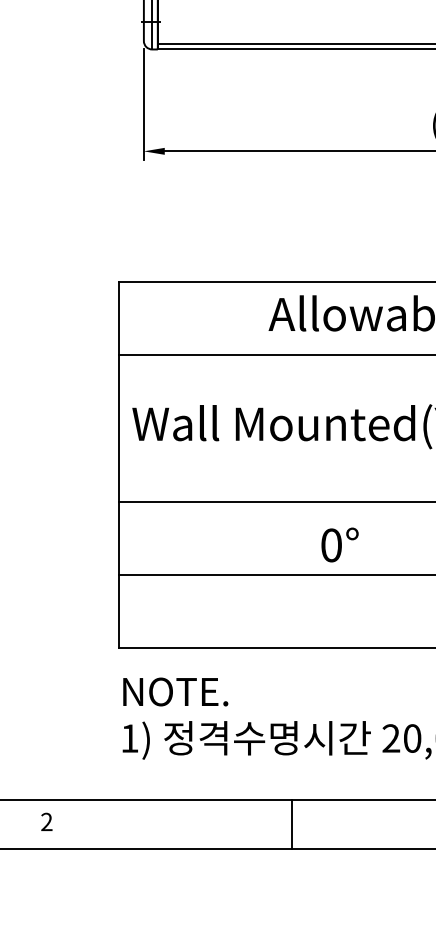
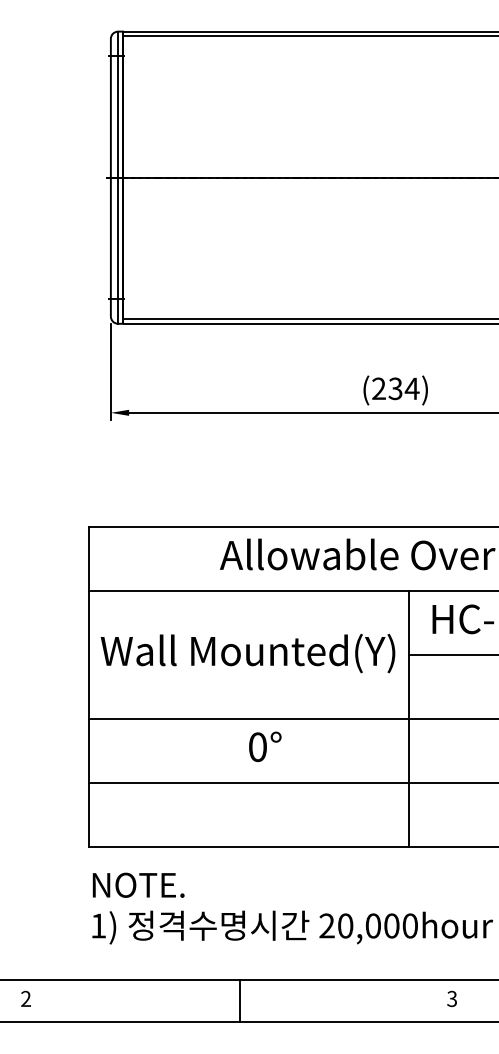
text: (340, 544) -> (265, 746), moved

